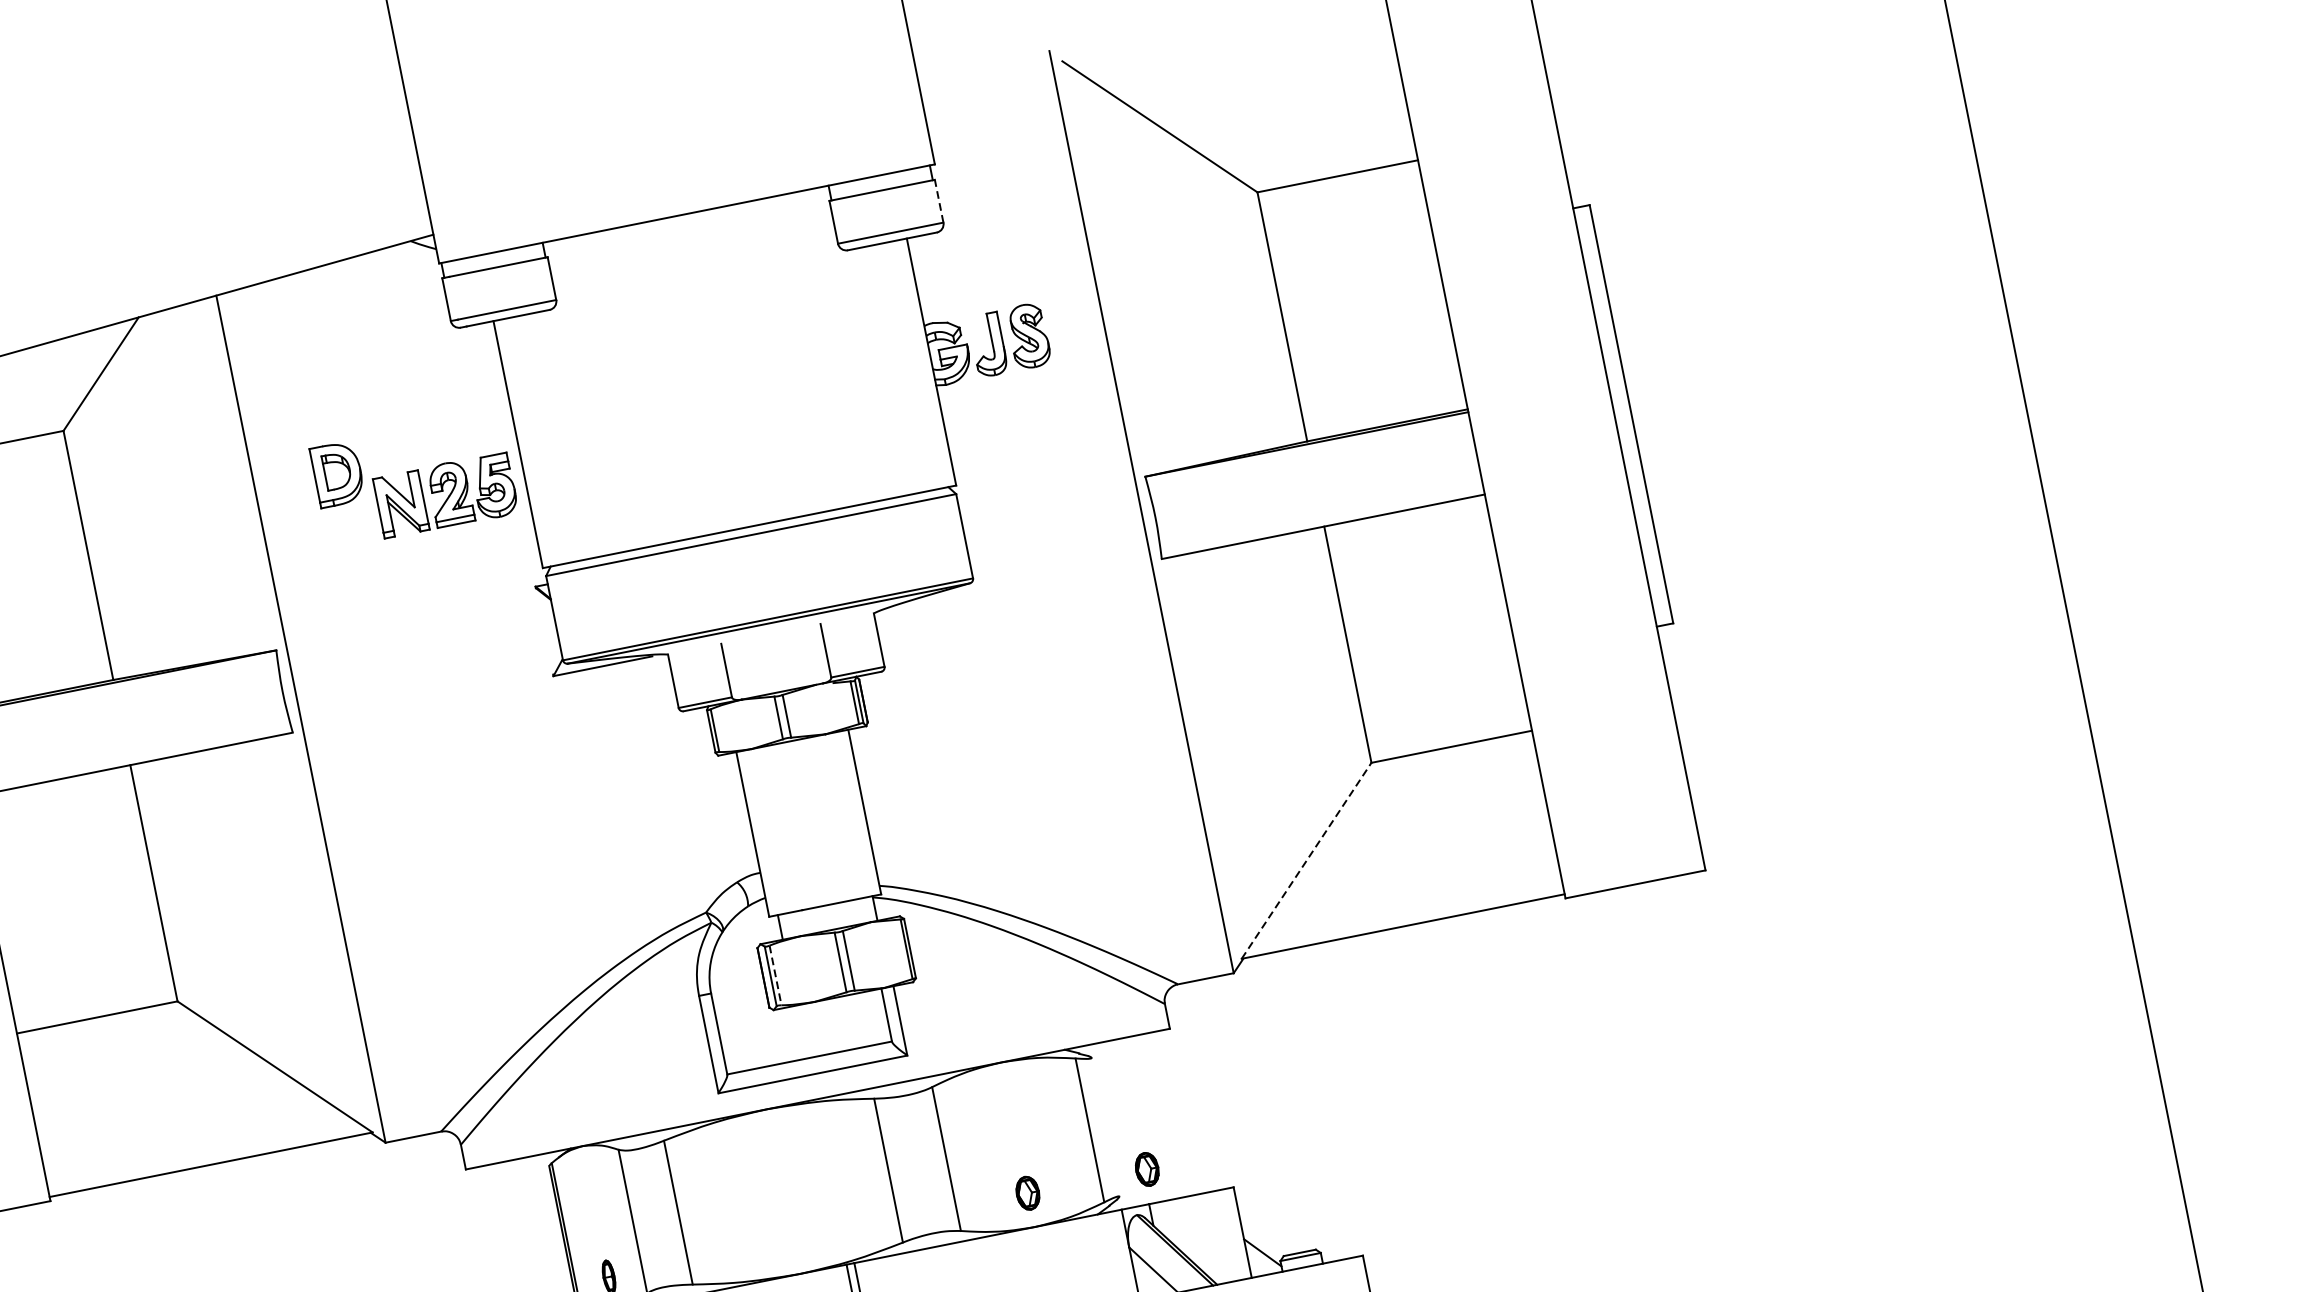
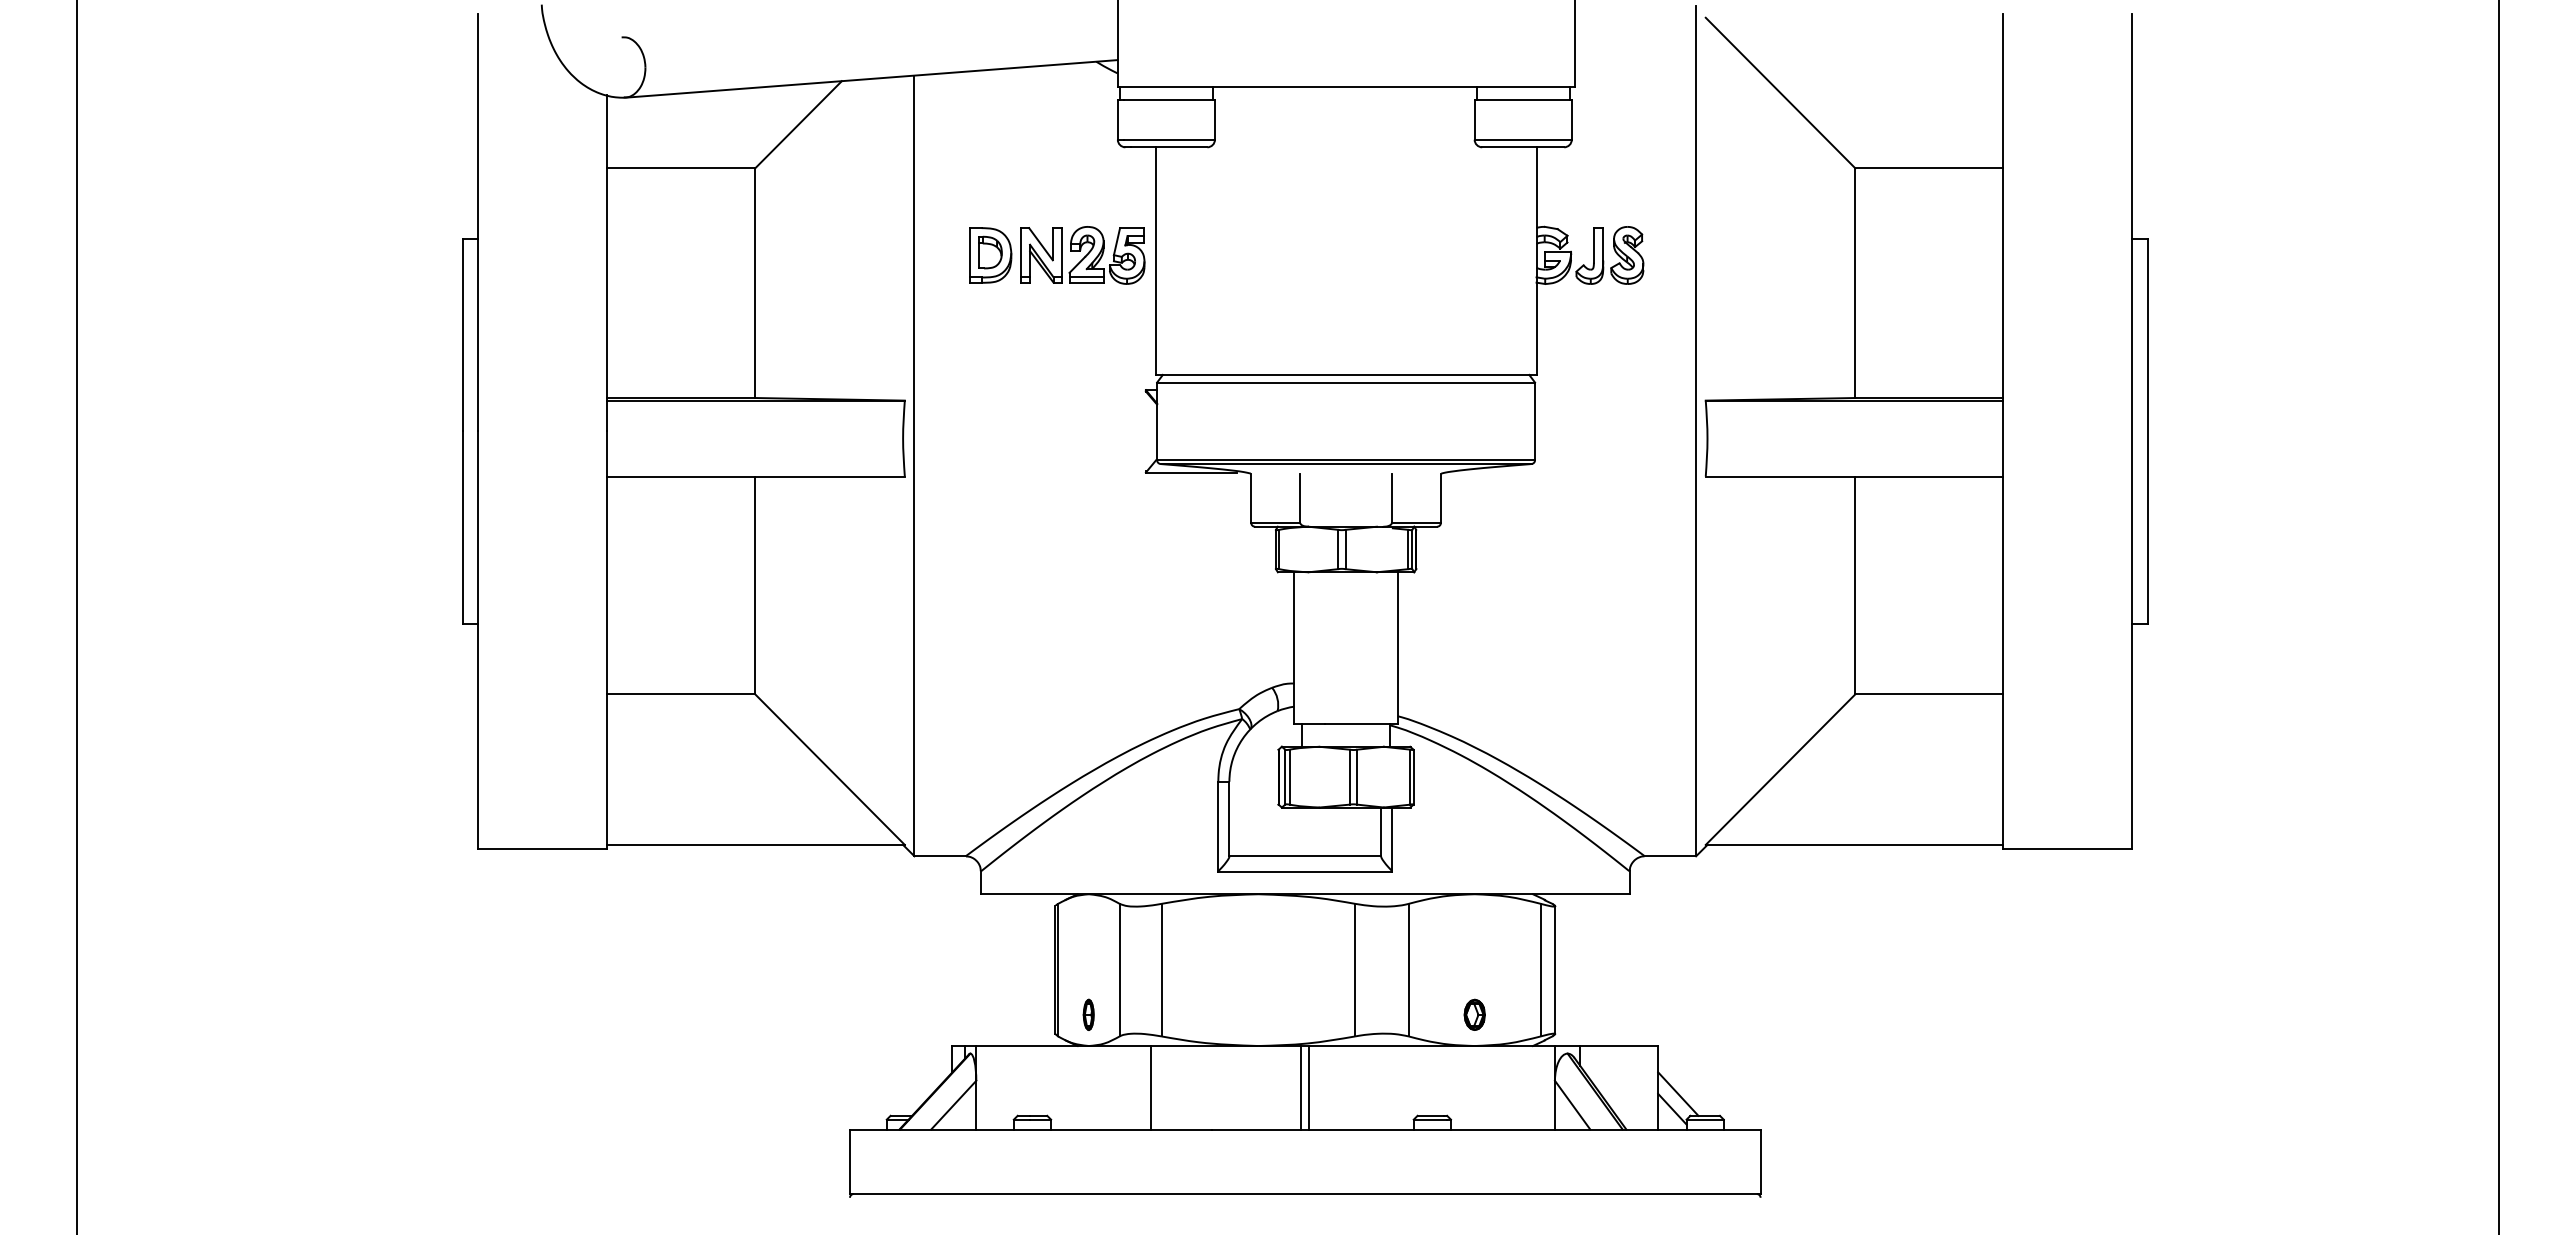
line: (938, 200) -> (1571, 119), dashed -> solid
part: (445, 495) -> (1082, 255), moved
line: (1306, 860) -> (1780, 769), dashed -> solid
line: (775, 975) -> (1289, 777), dashed -> solid
line: (1105, 1126) -> (1555, 969), added
part: (1146, 1169) -> (1584, 1014), removed
line: (1266, 1234) -> (1678, 1093), added

